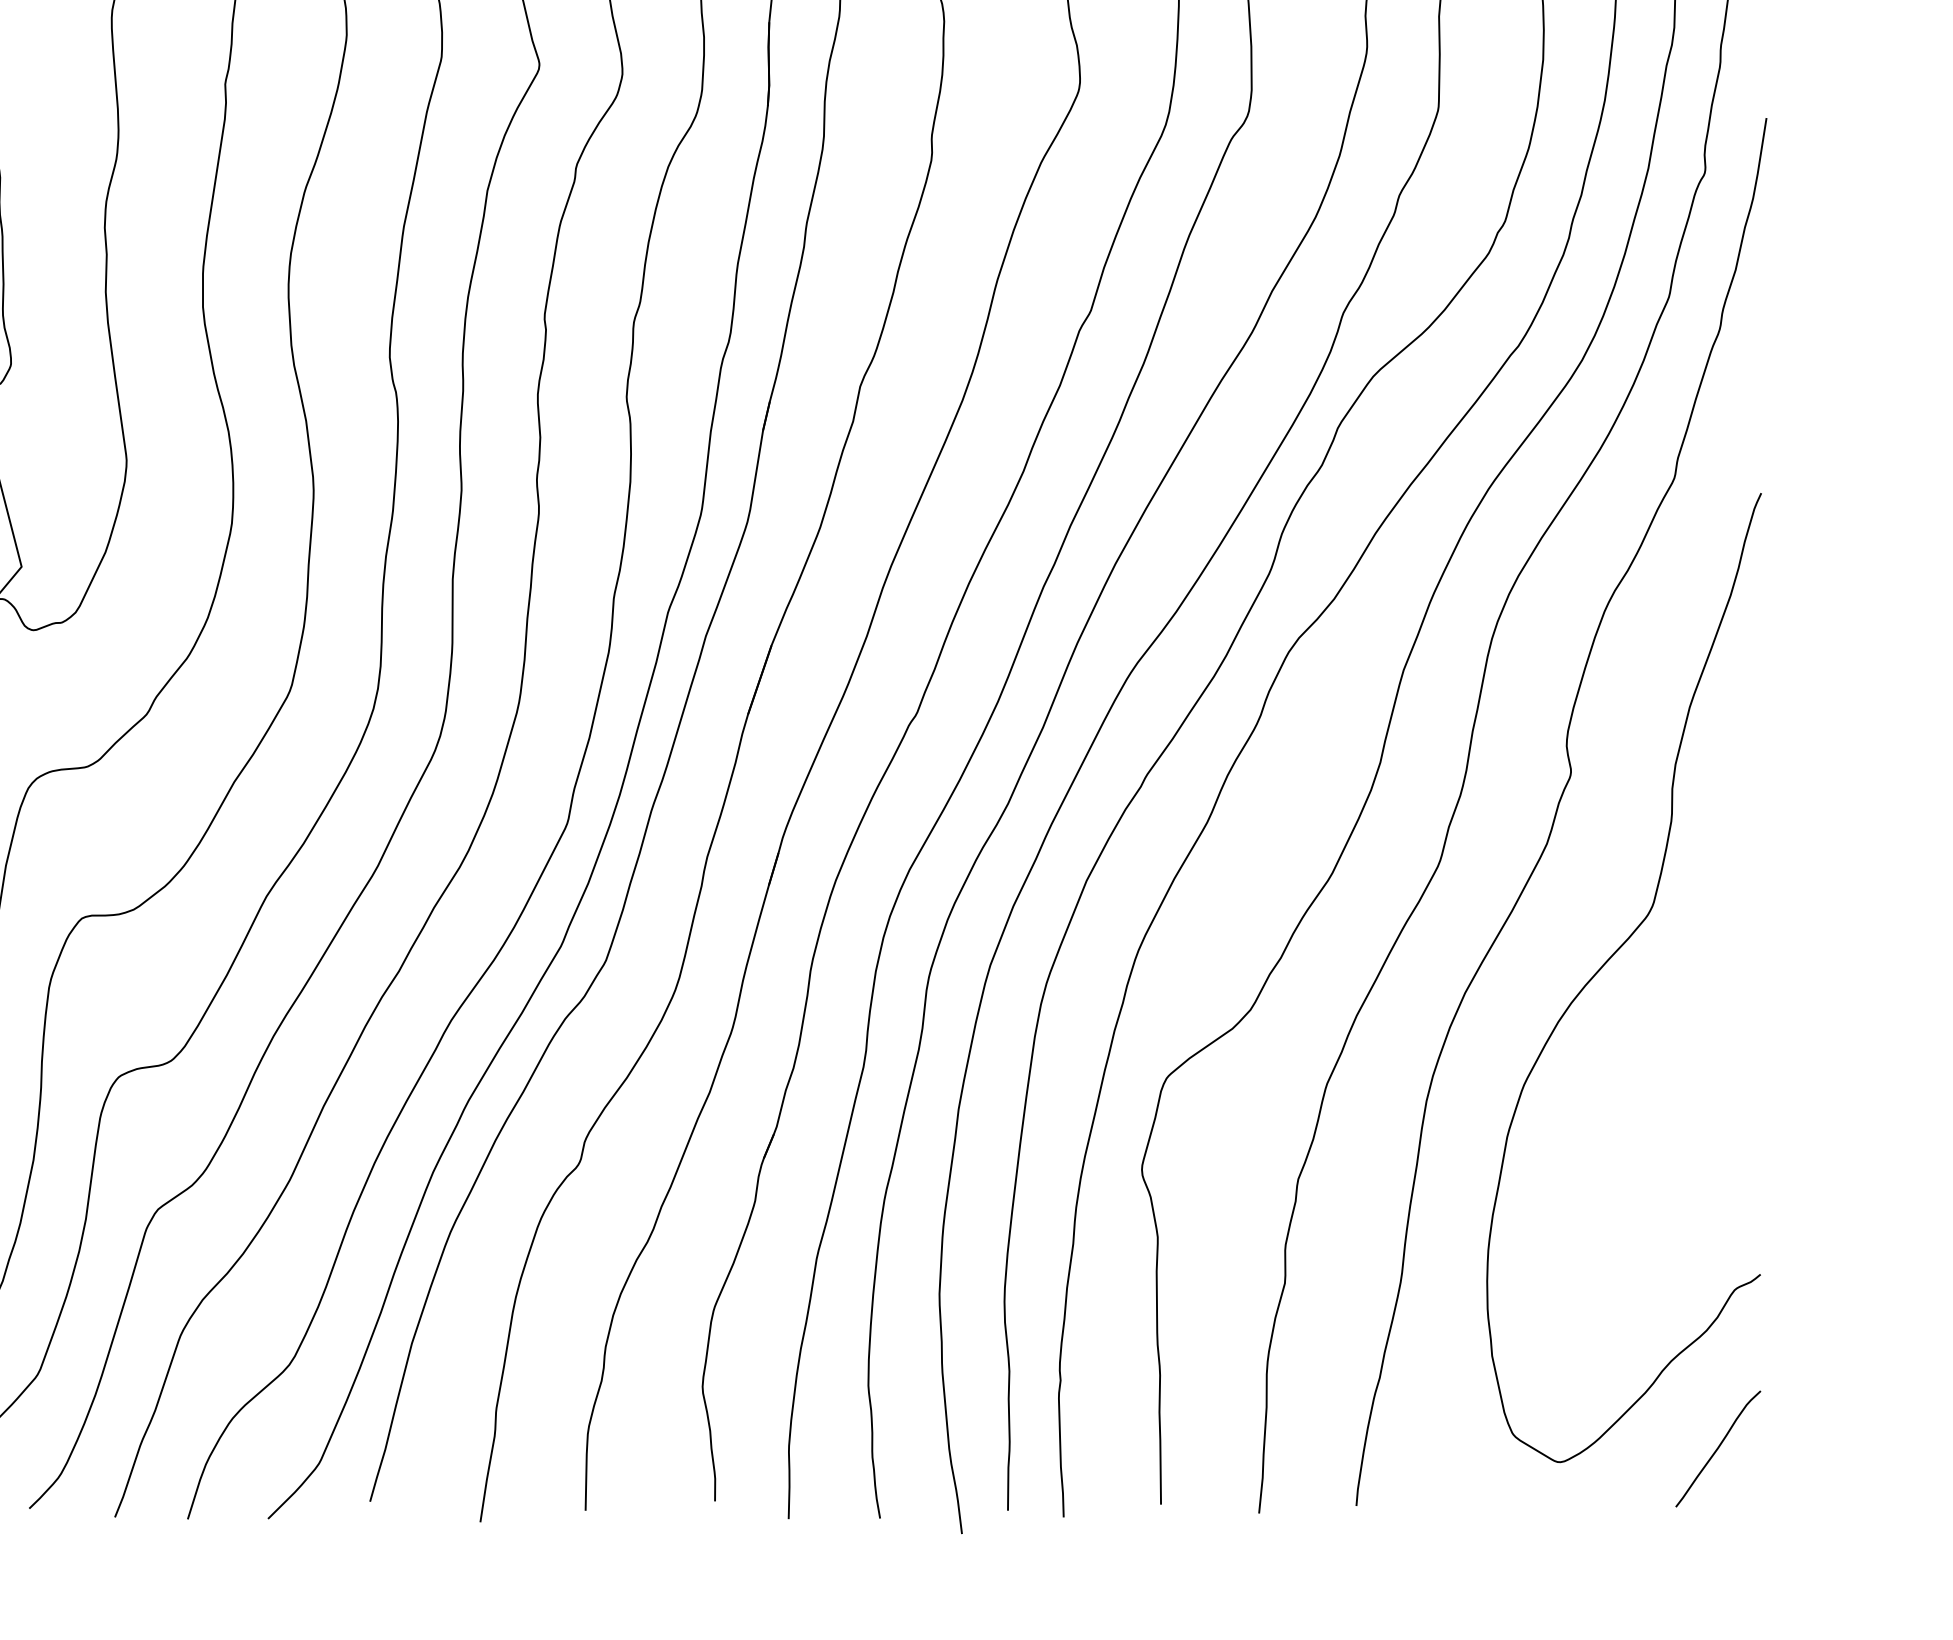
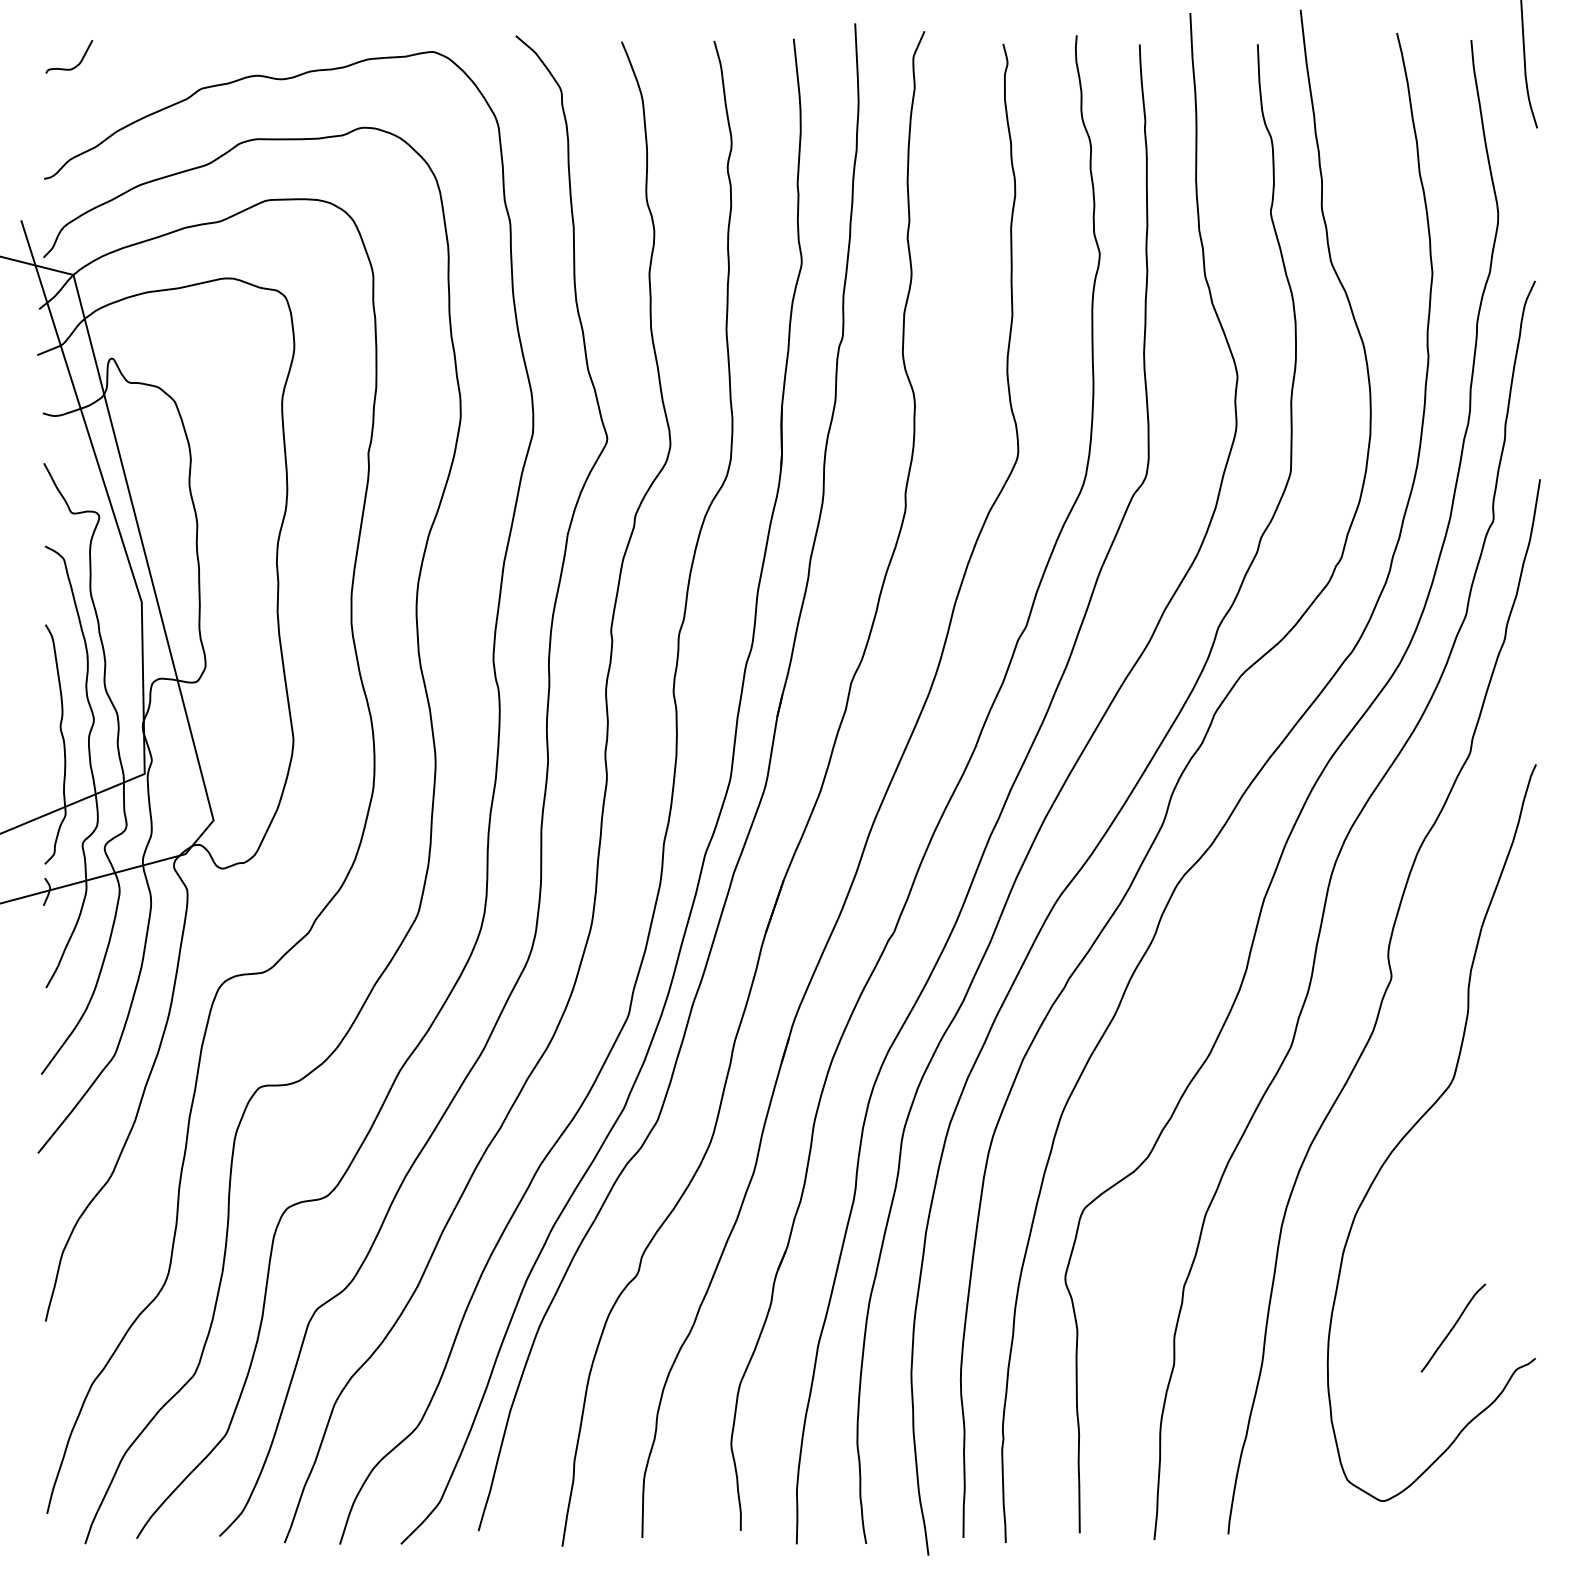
curve: (1718, 1448) -> (1453, 1327), moved

